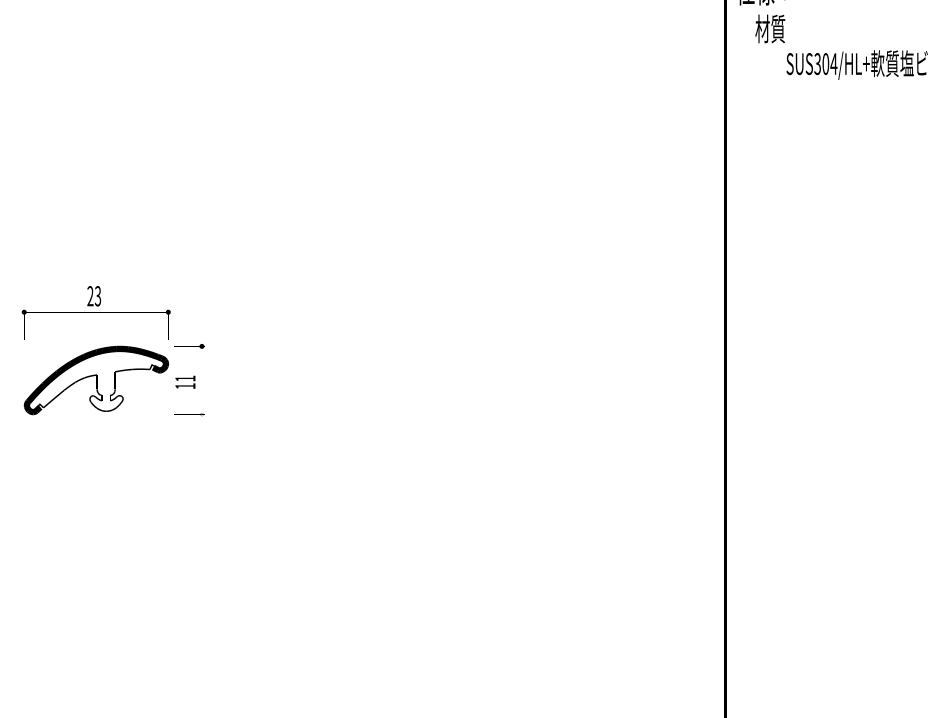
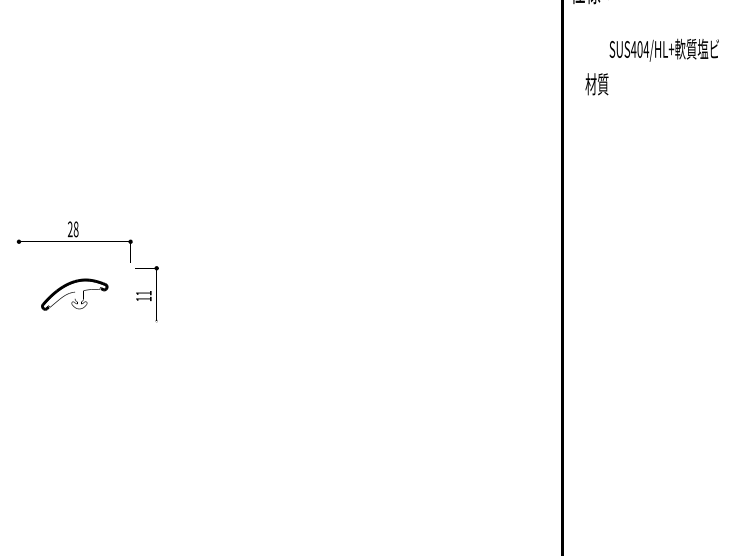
text: (770, 28) -> (597, 83), moved
text: (817, 64) -> (633, 49), SUS304/HL+ -> SUS404/HL+
text: (97, 296) -> (75, 229), 23 -> 28
part: (95, 380) -> (74, 294), size x0.6

